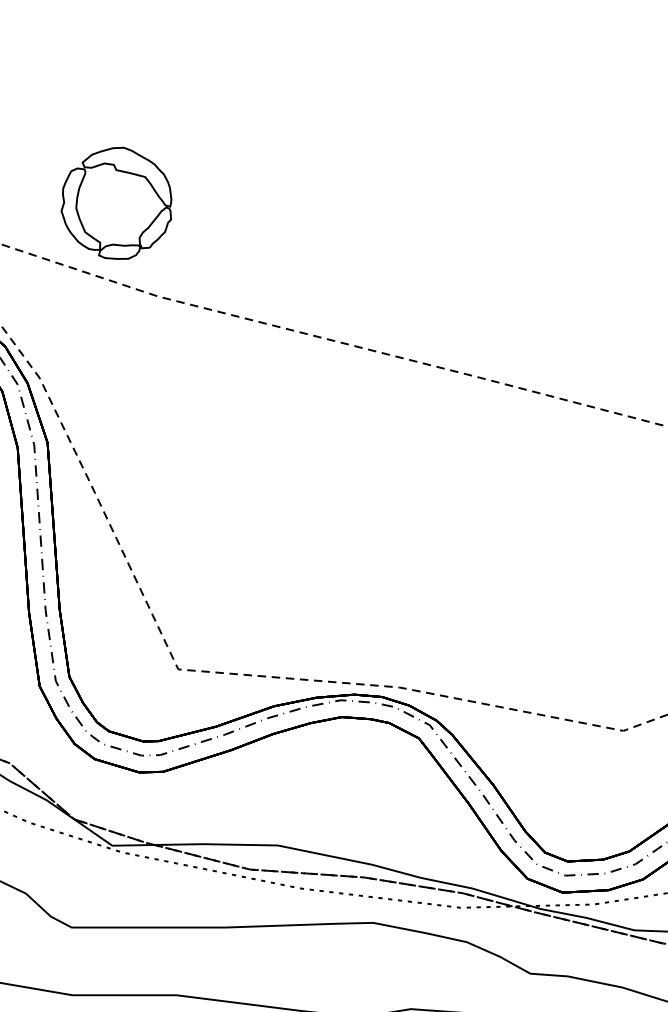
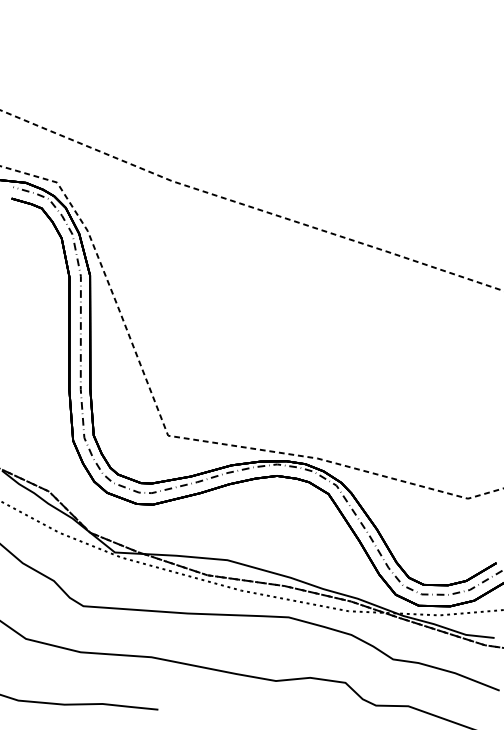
part: (115, 202) -> (147, 115), removed

